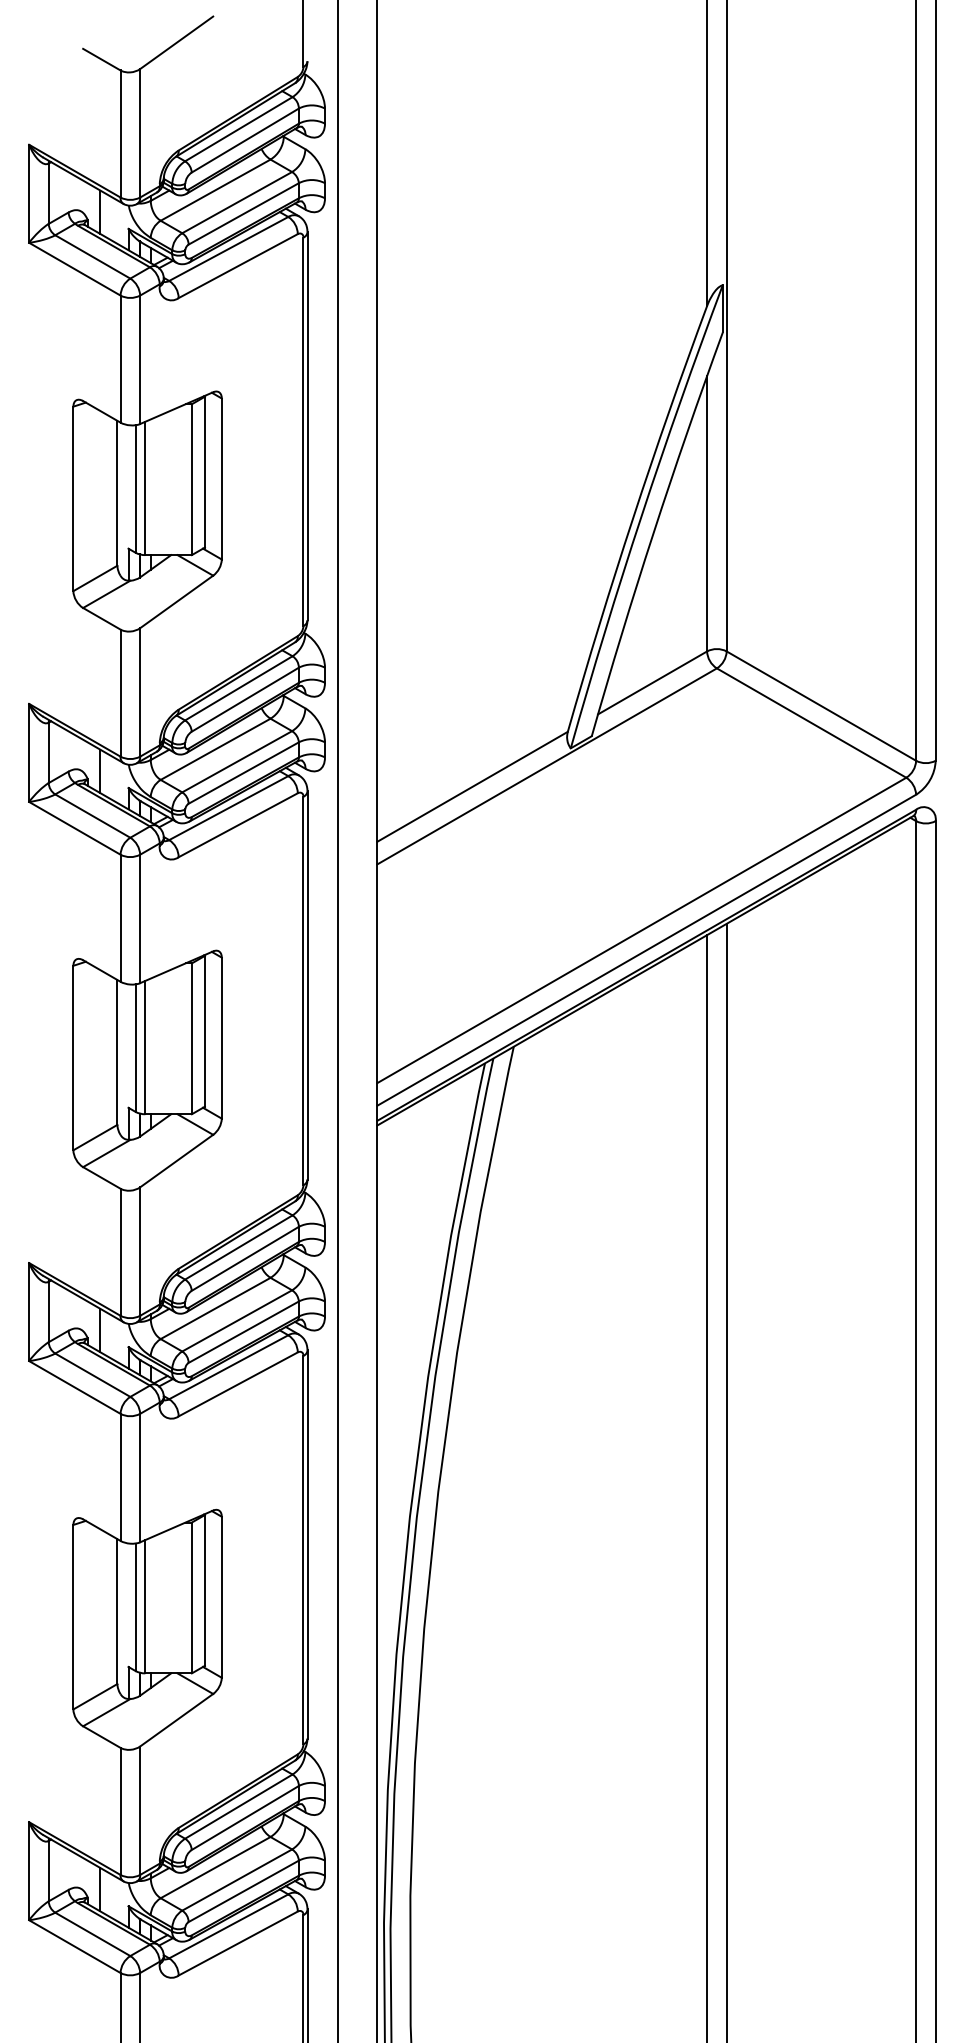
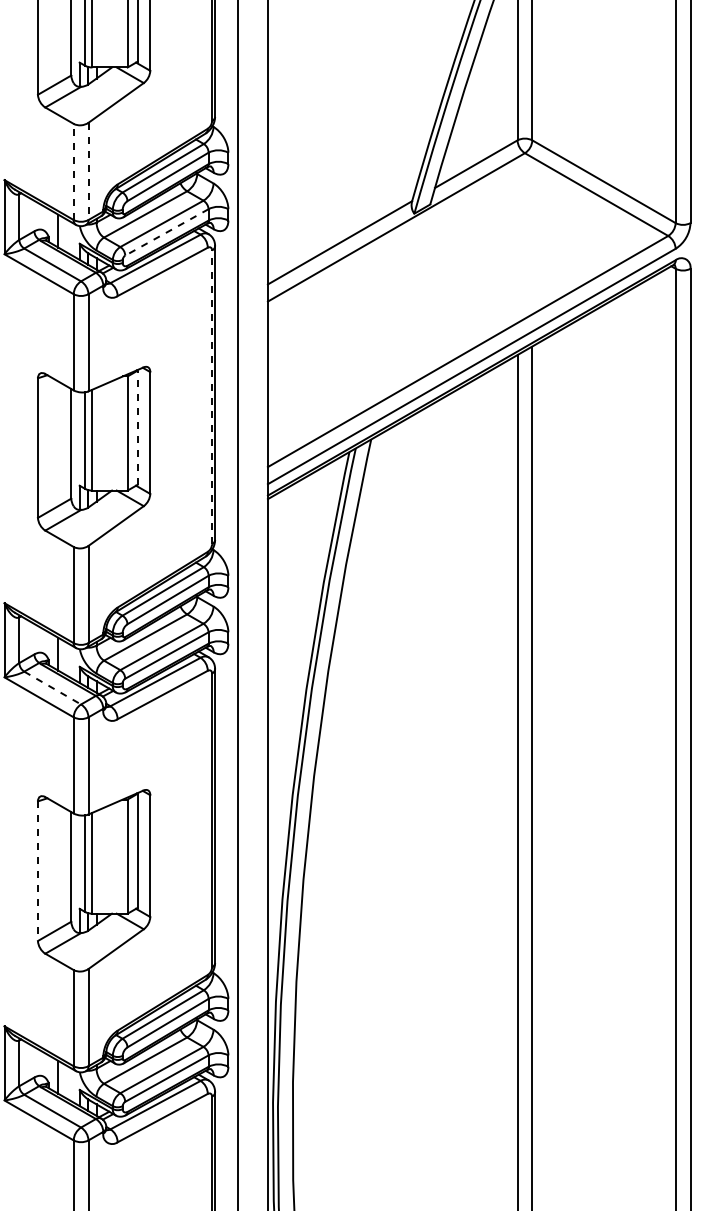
line: (140, 692) -> (88, 171), solid -> dashed
line: (120, 693) -> (73, 172), solid -> dashed
line: (243, 773) -> (166, 232), solid -> dashed
line: (303, 990) -> (212, 396), solid -> dashed
line: (204, 1030) -> (137, 427), solid -> dashed
line: (93, 1375) -> (53, 688), solid -> dashed
line: (73, 1617) -> (38, 871), solid -> dashed

